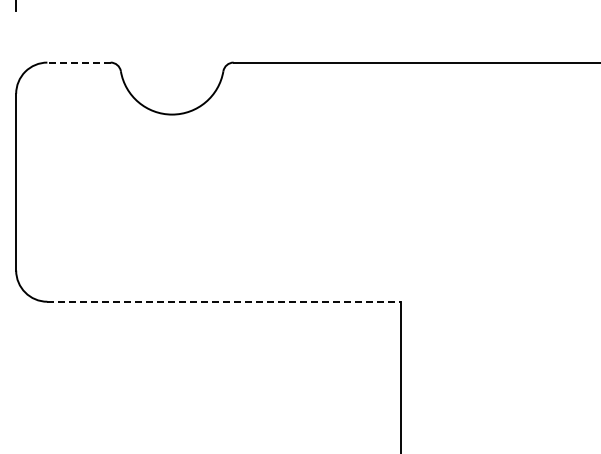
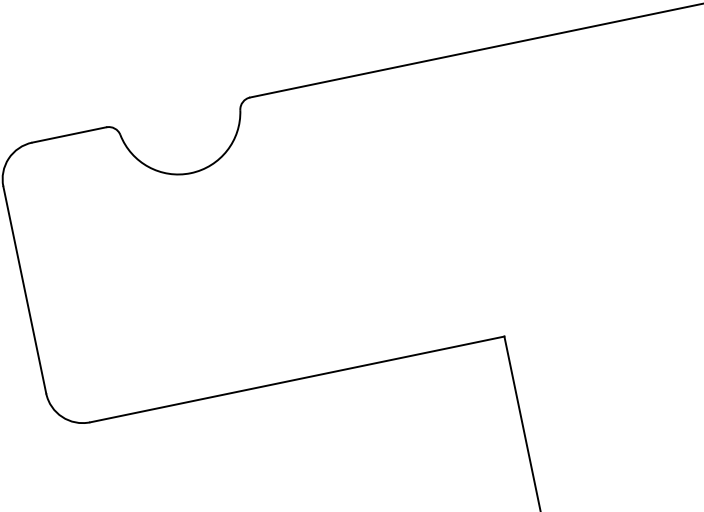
line: (79, 62) -> (69, 134), dashed -> solid
line: (224, 301) -> (297, 379), dashed -> solid

